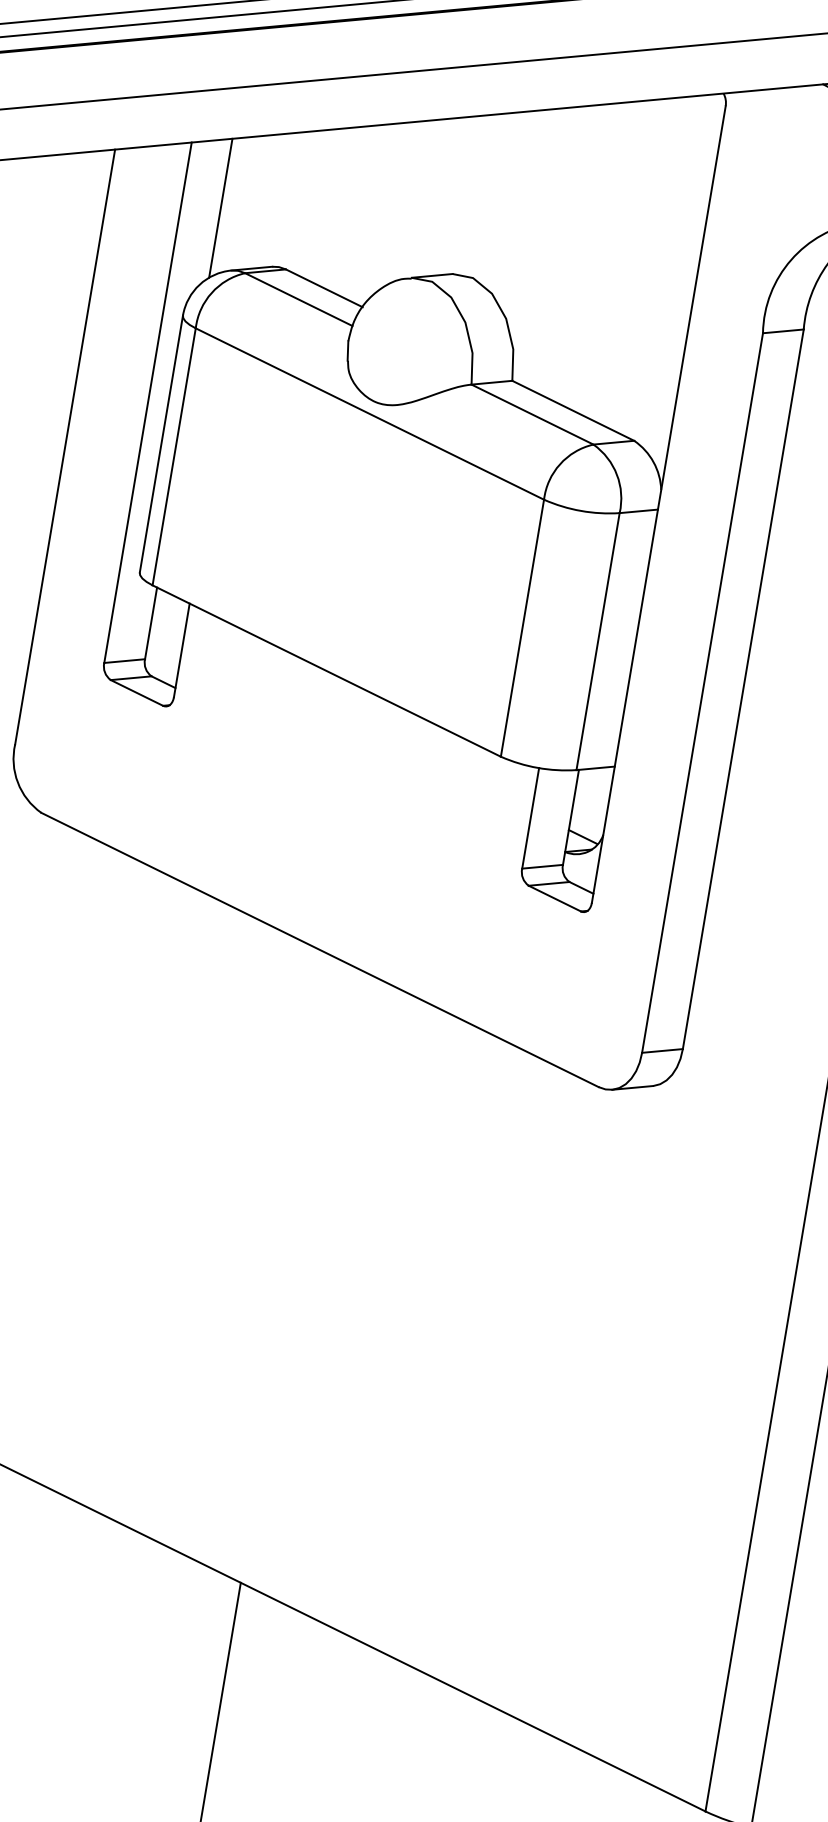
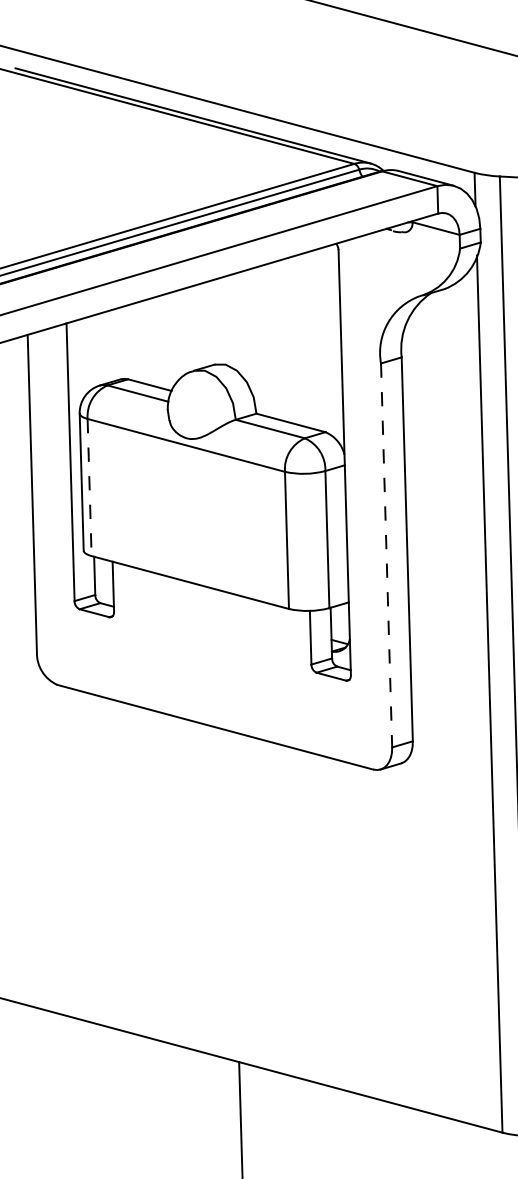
line: (221, 208) -> (88, 354), removed
line: (173, 456) -> (89, 487), solid -> dashed
line: (702, 693) -> (386, 555), solid -> dashed

